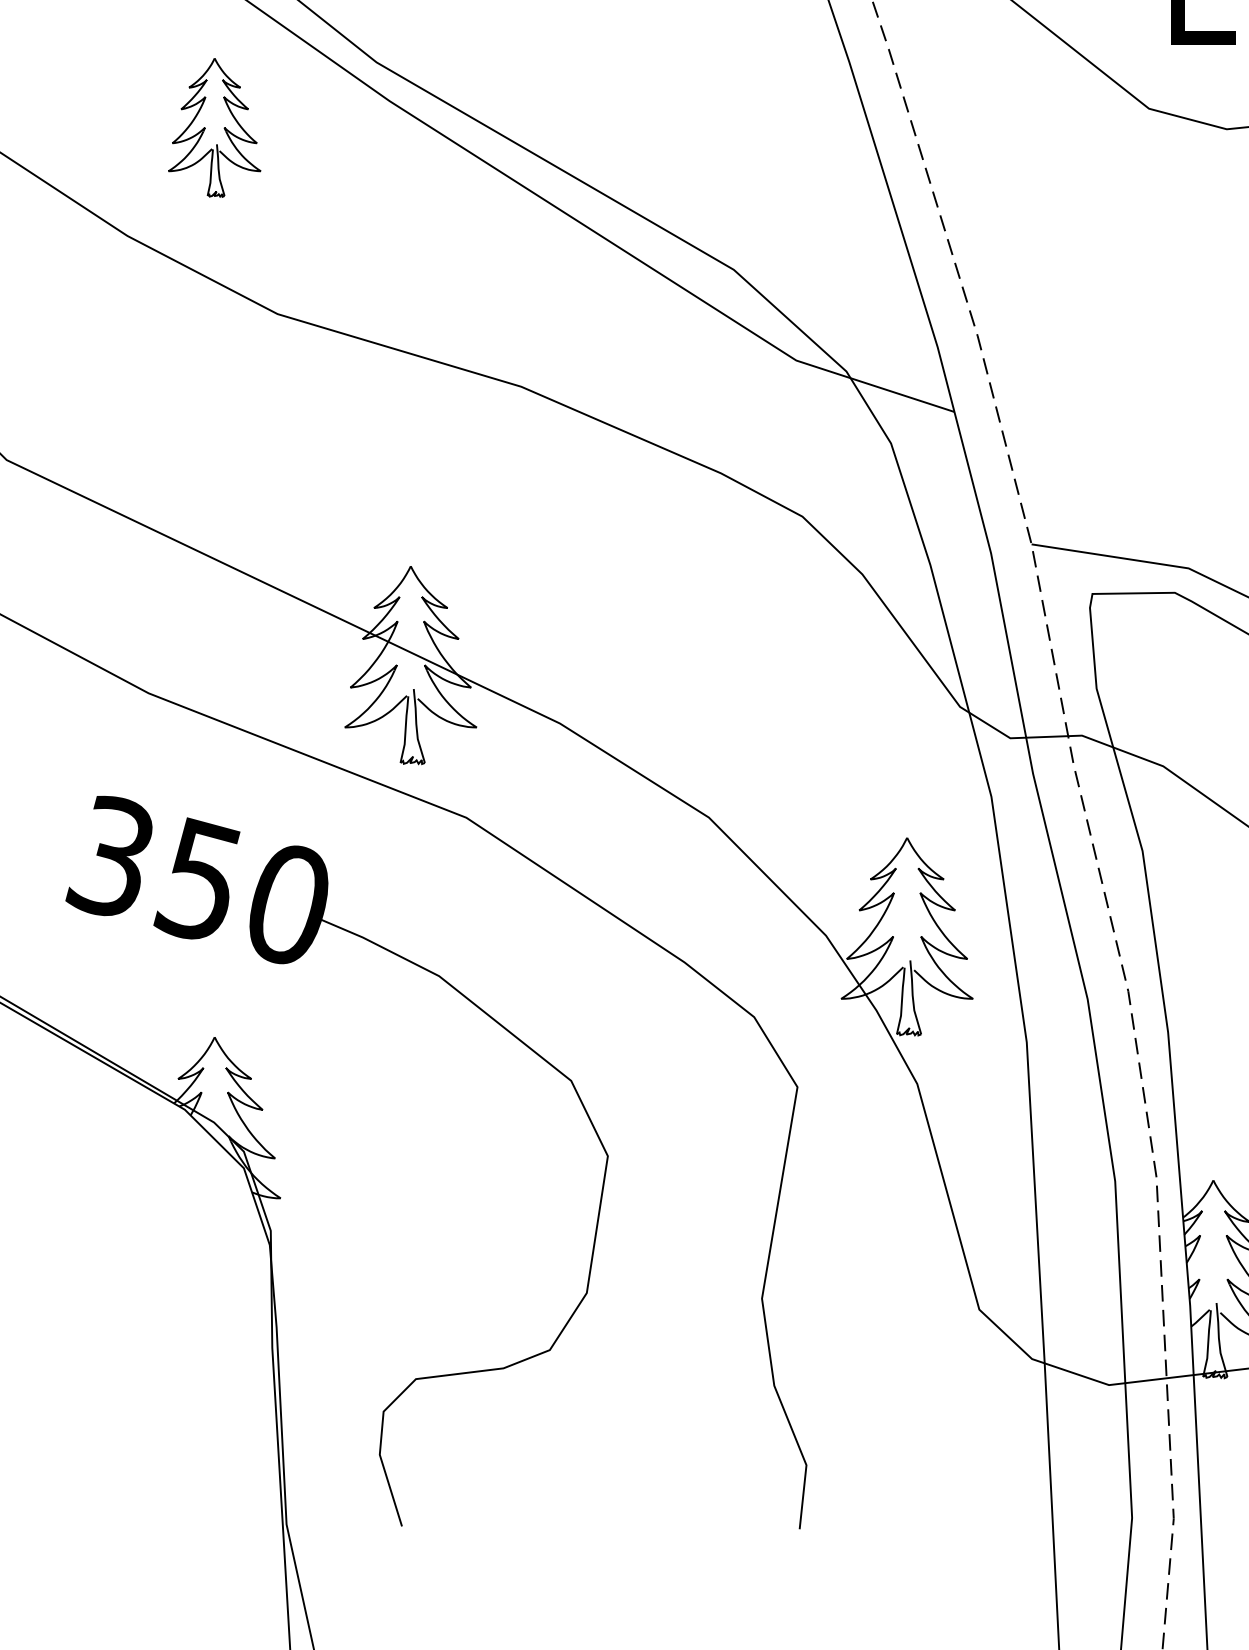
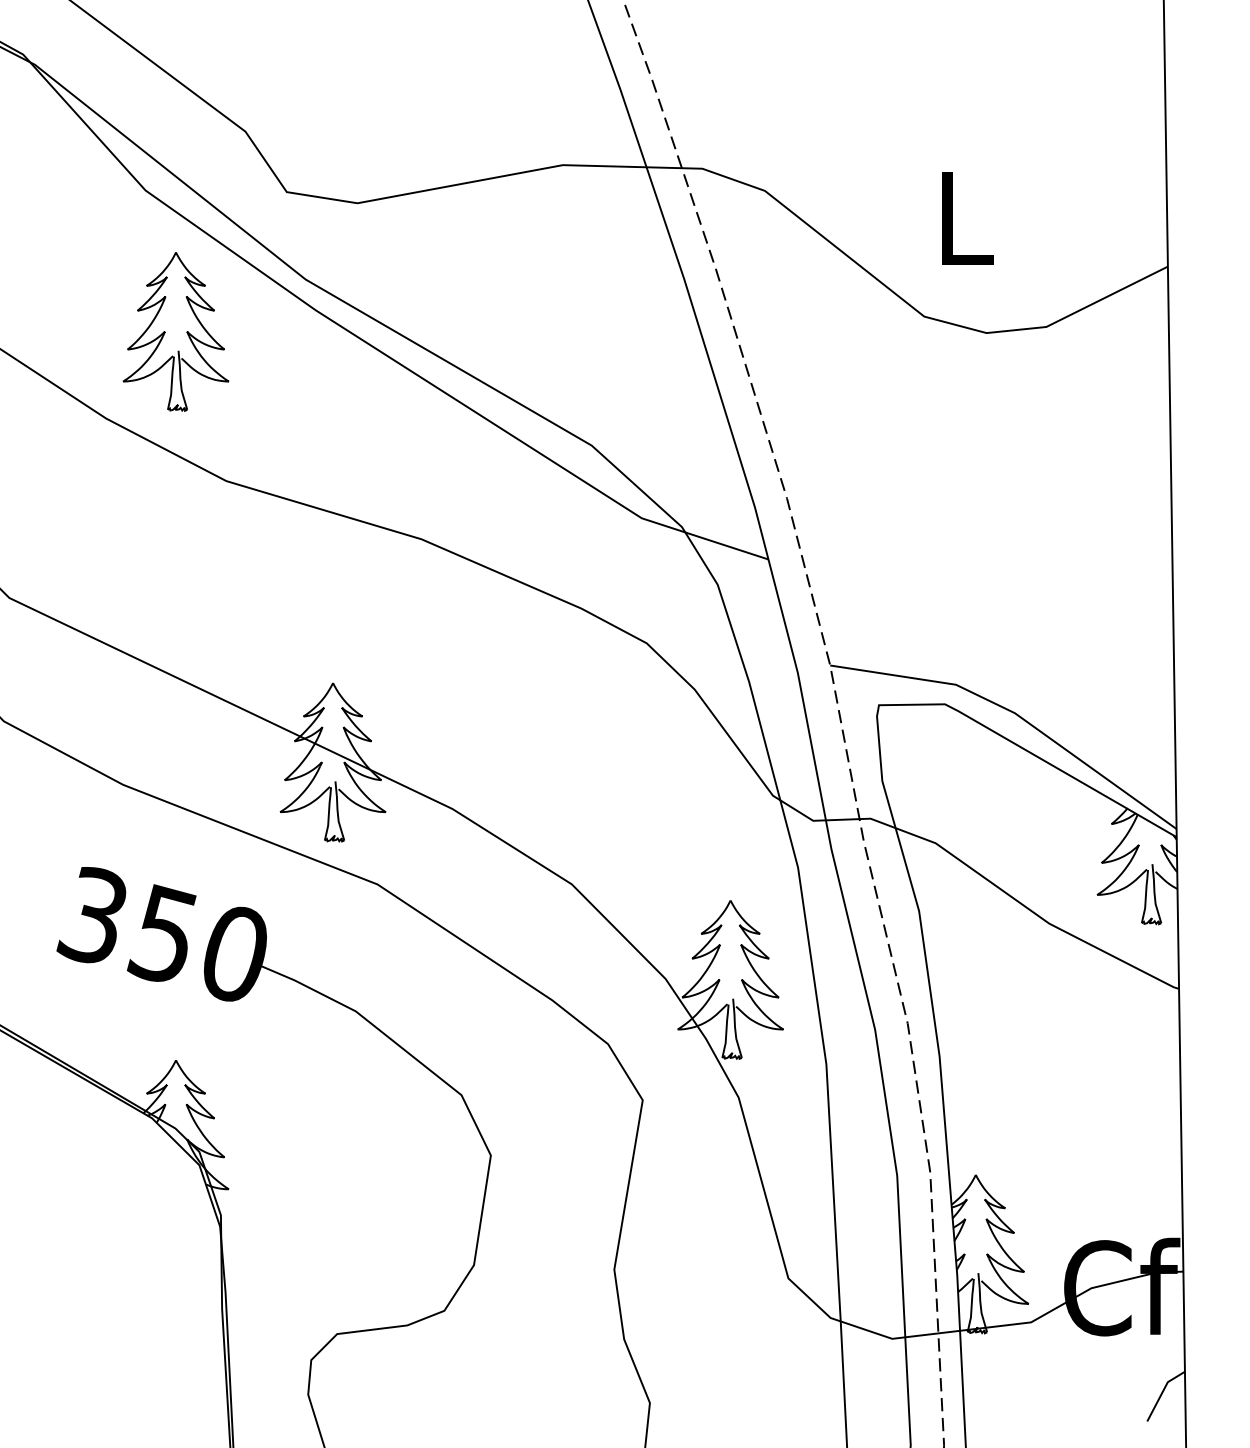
part: (214, 127) -> (175, 331), size x1.43

